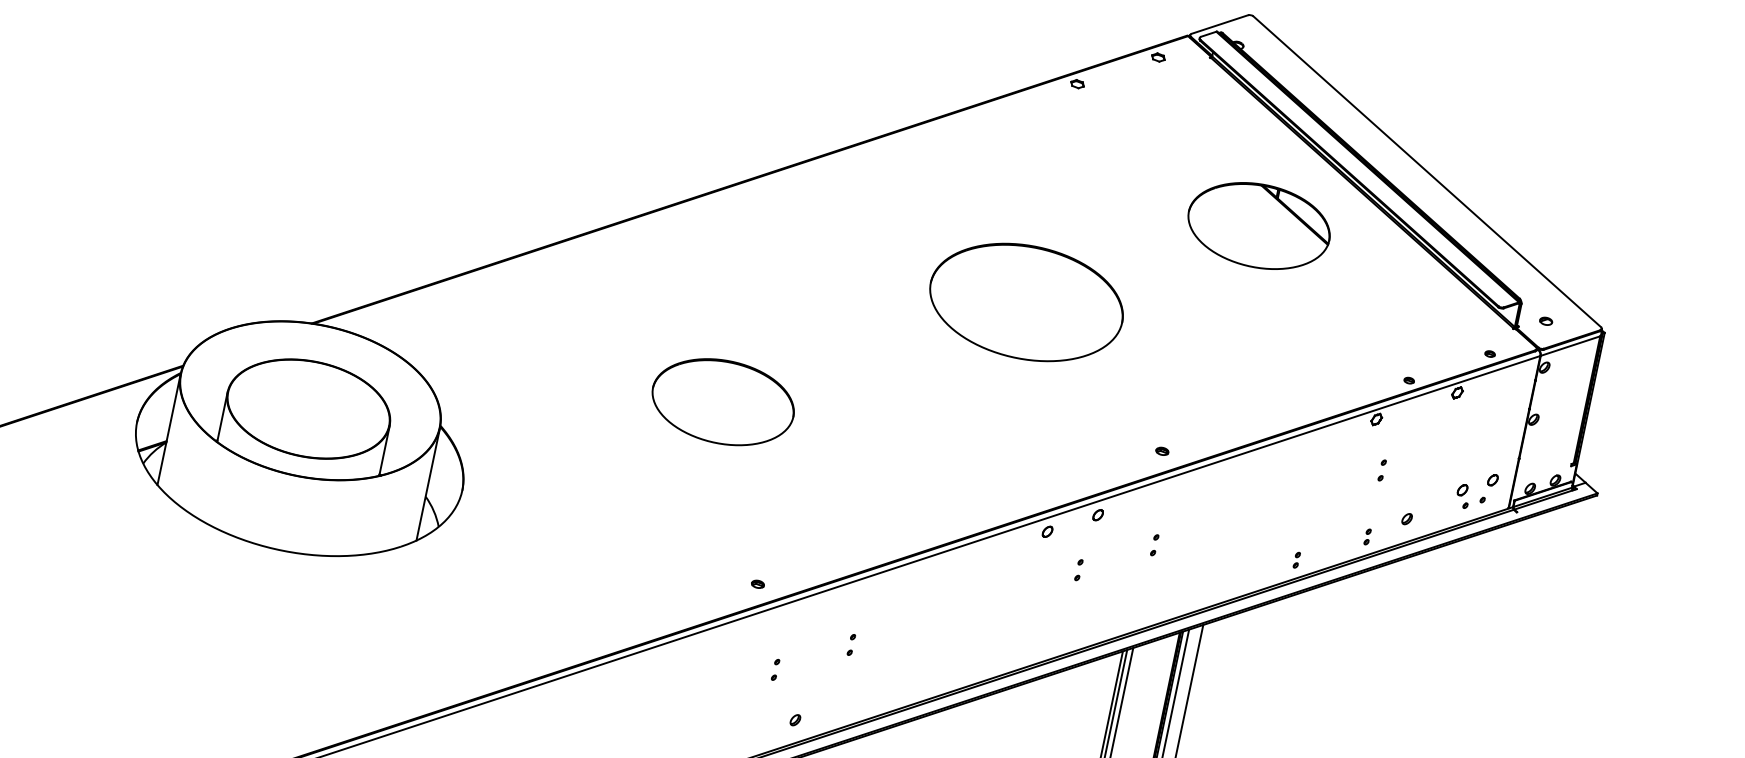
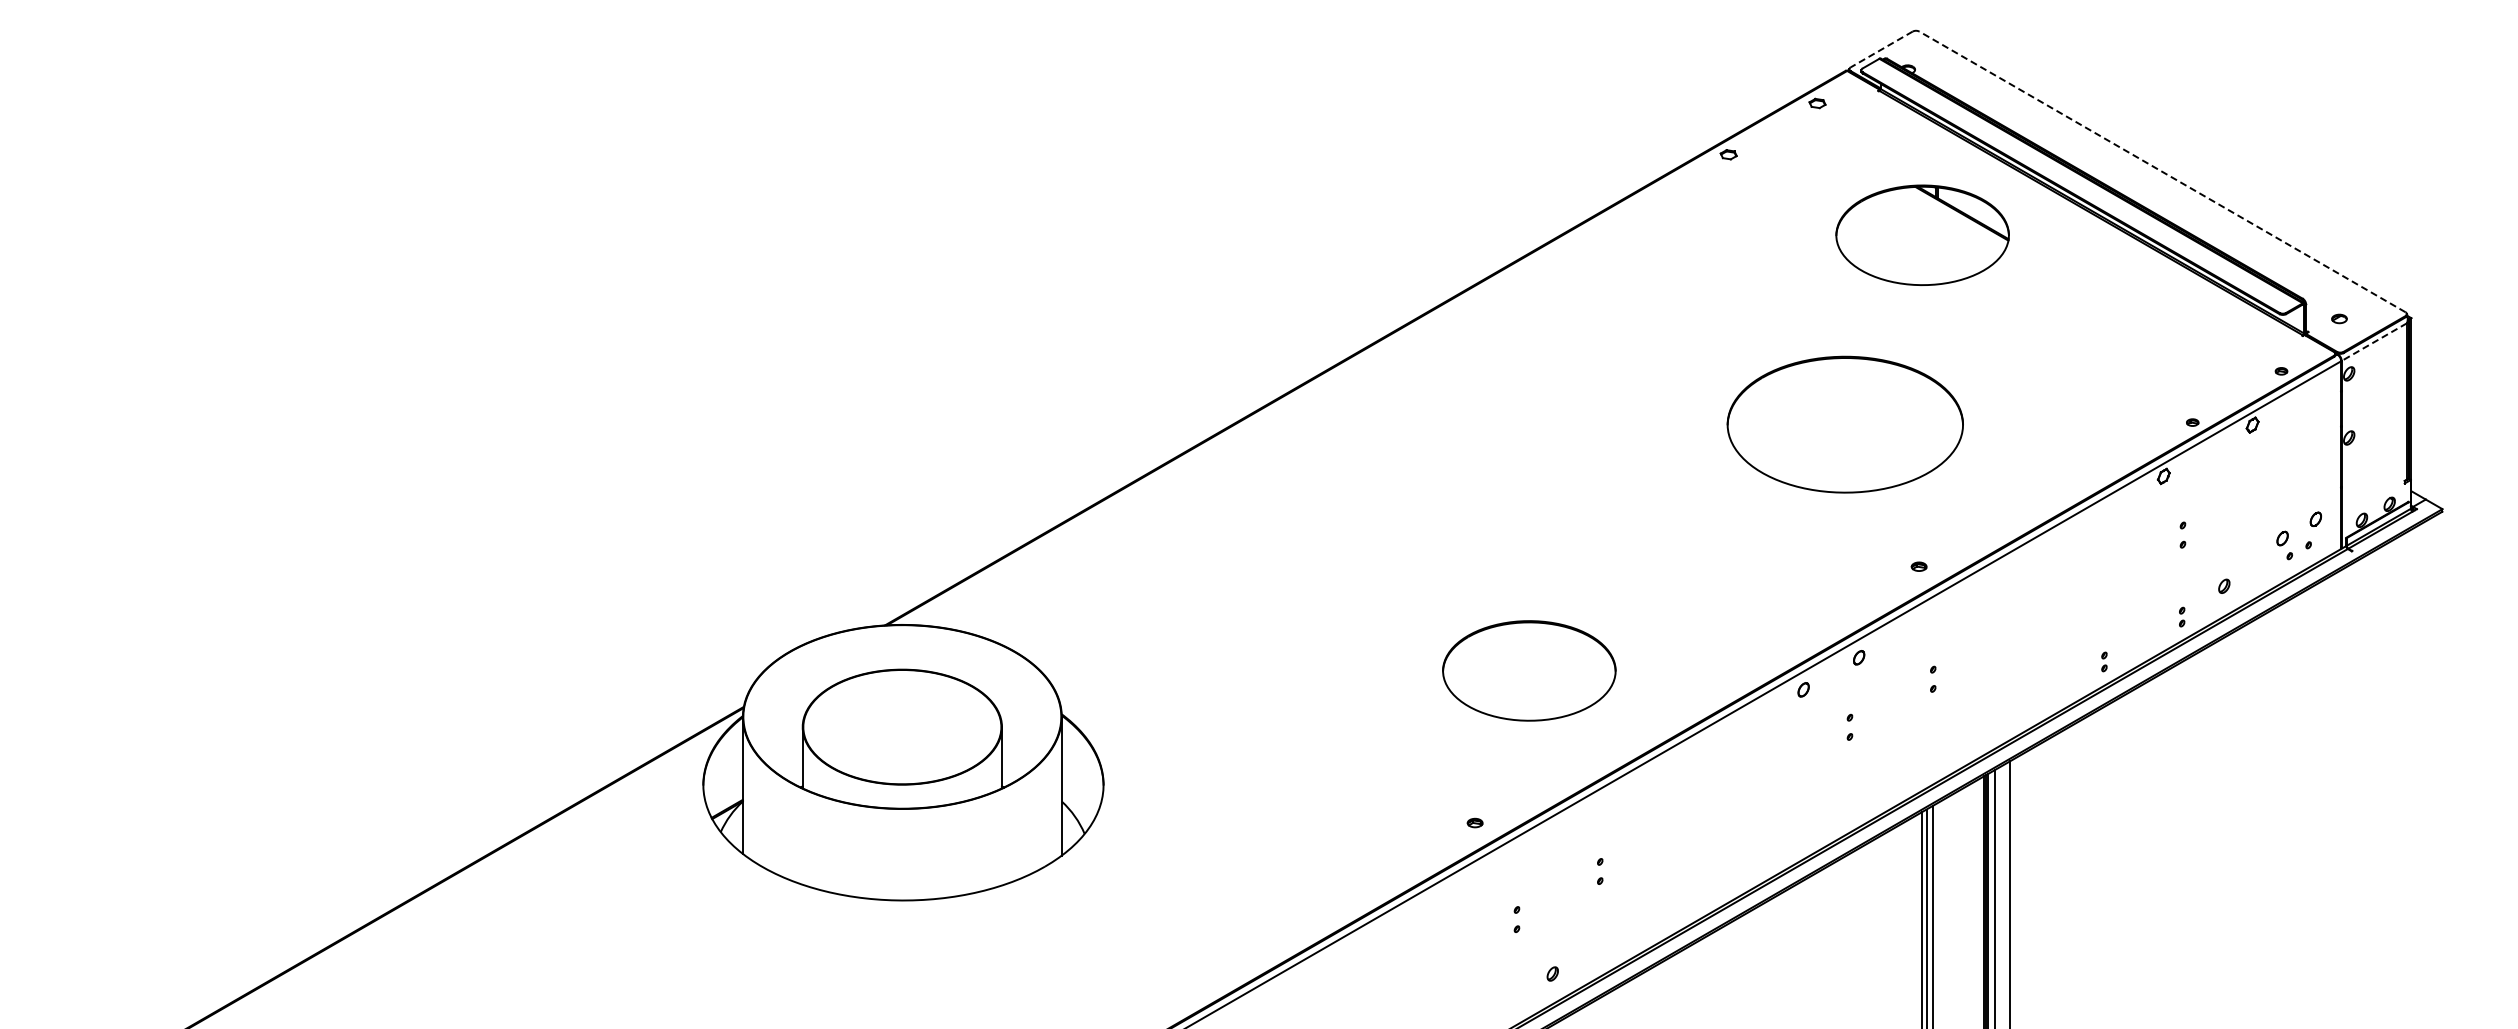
line: (1219, 24) -> (1881, 49), solid -> dashed
line: (1427, 171) -> (2162, 171), solid -> dashed
part: (1259, 225) -> (1922, 234), moved
part: (1025, 302) -> (1844, 424), moved
line: (1570, 346) -> (2374, 342), solid -> dashed
part: (723, 401) -> (1529, 670), moved

